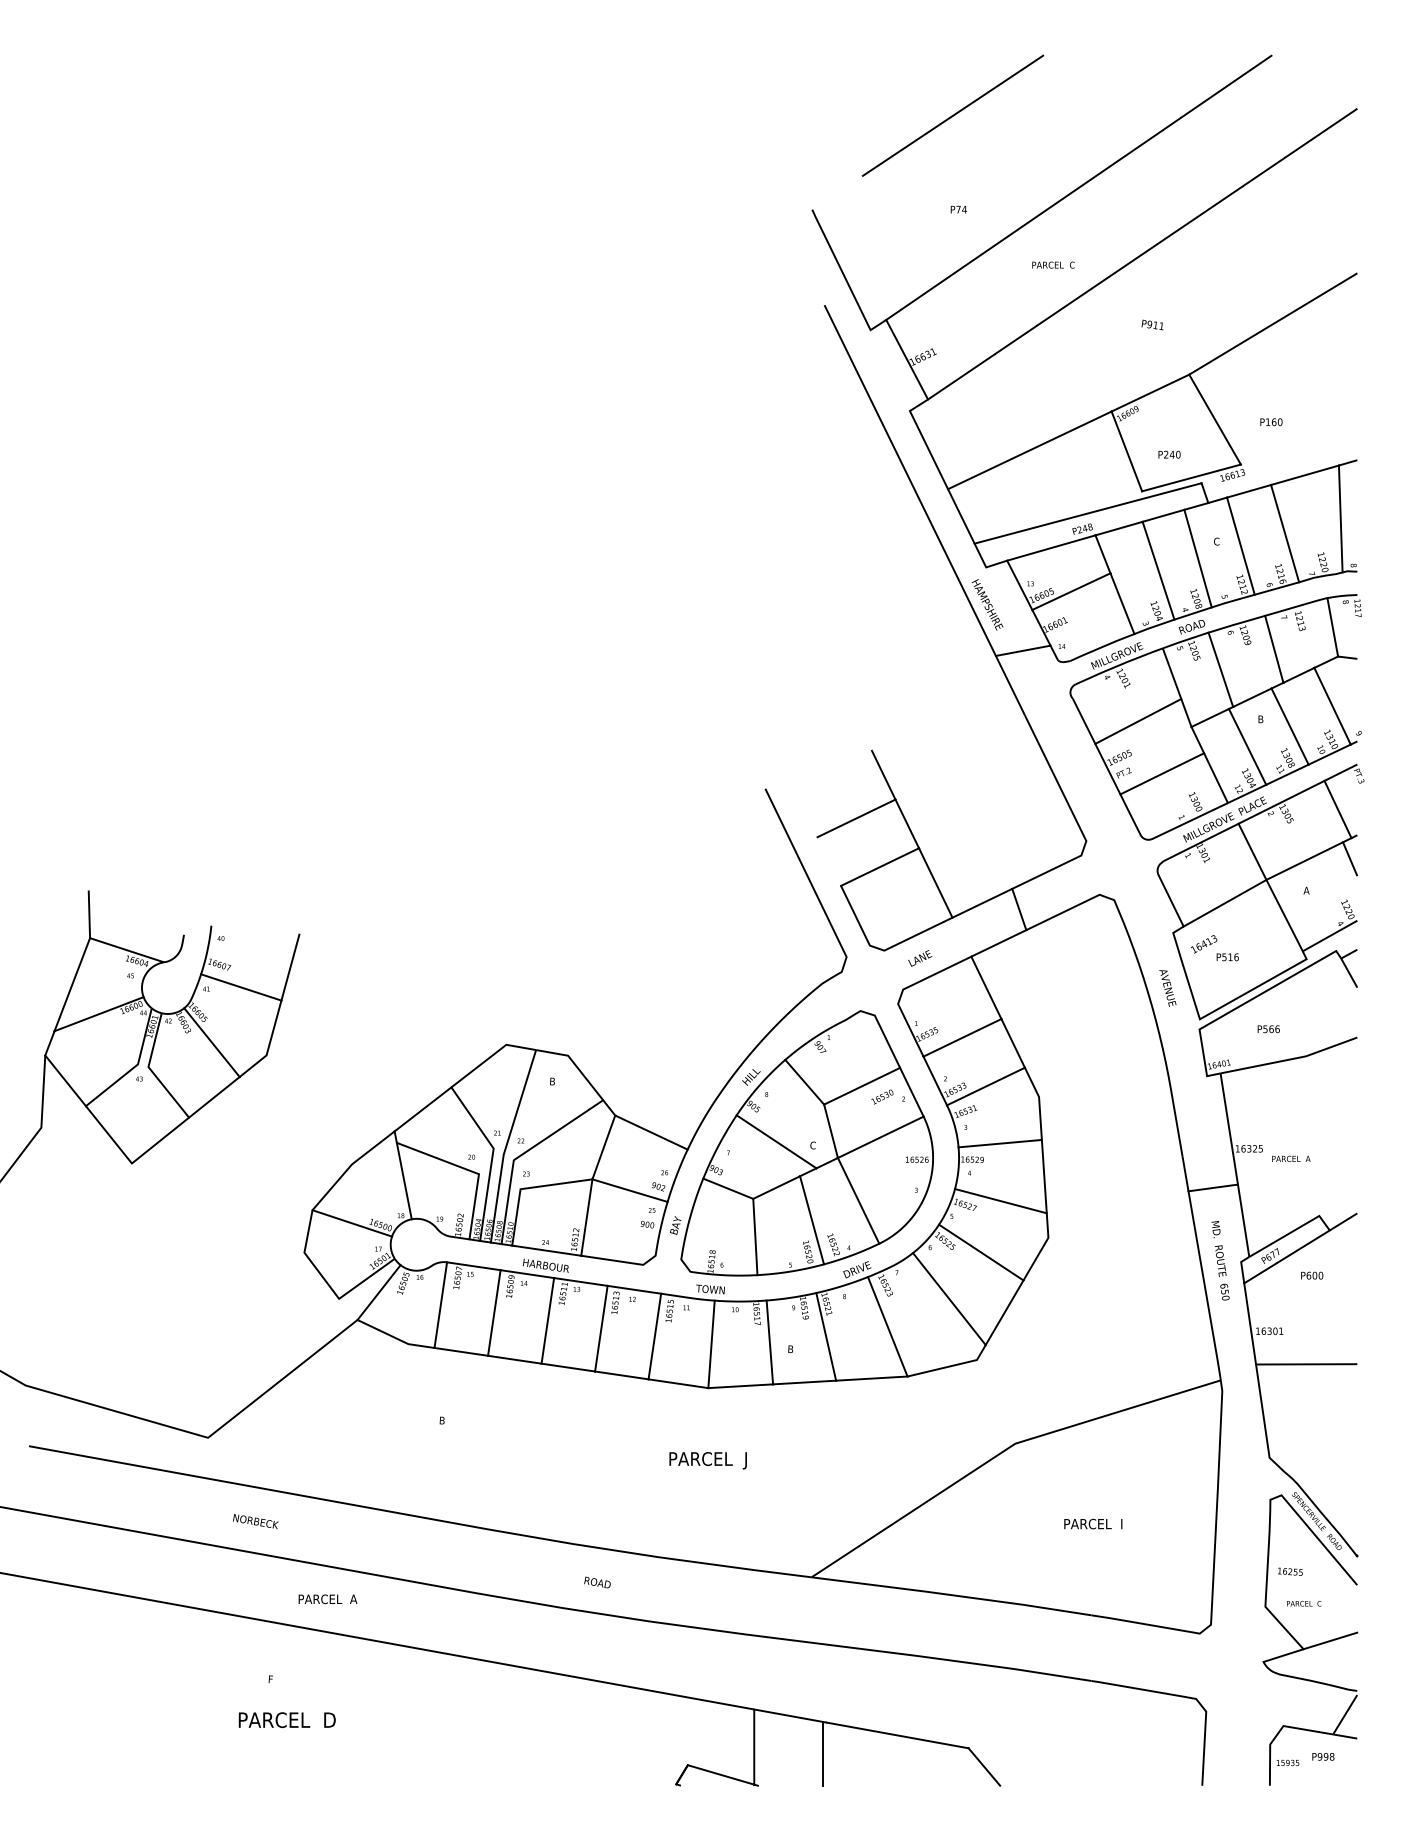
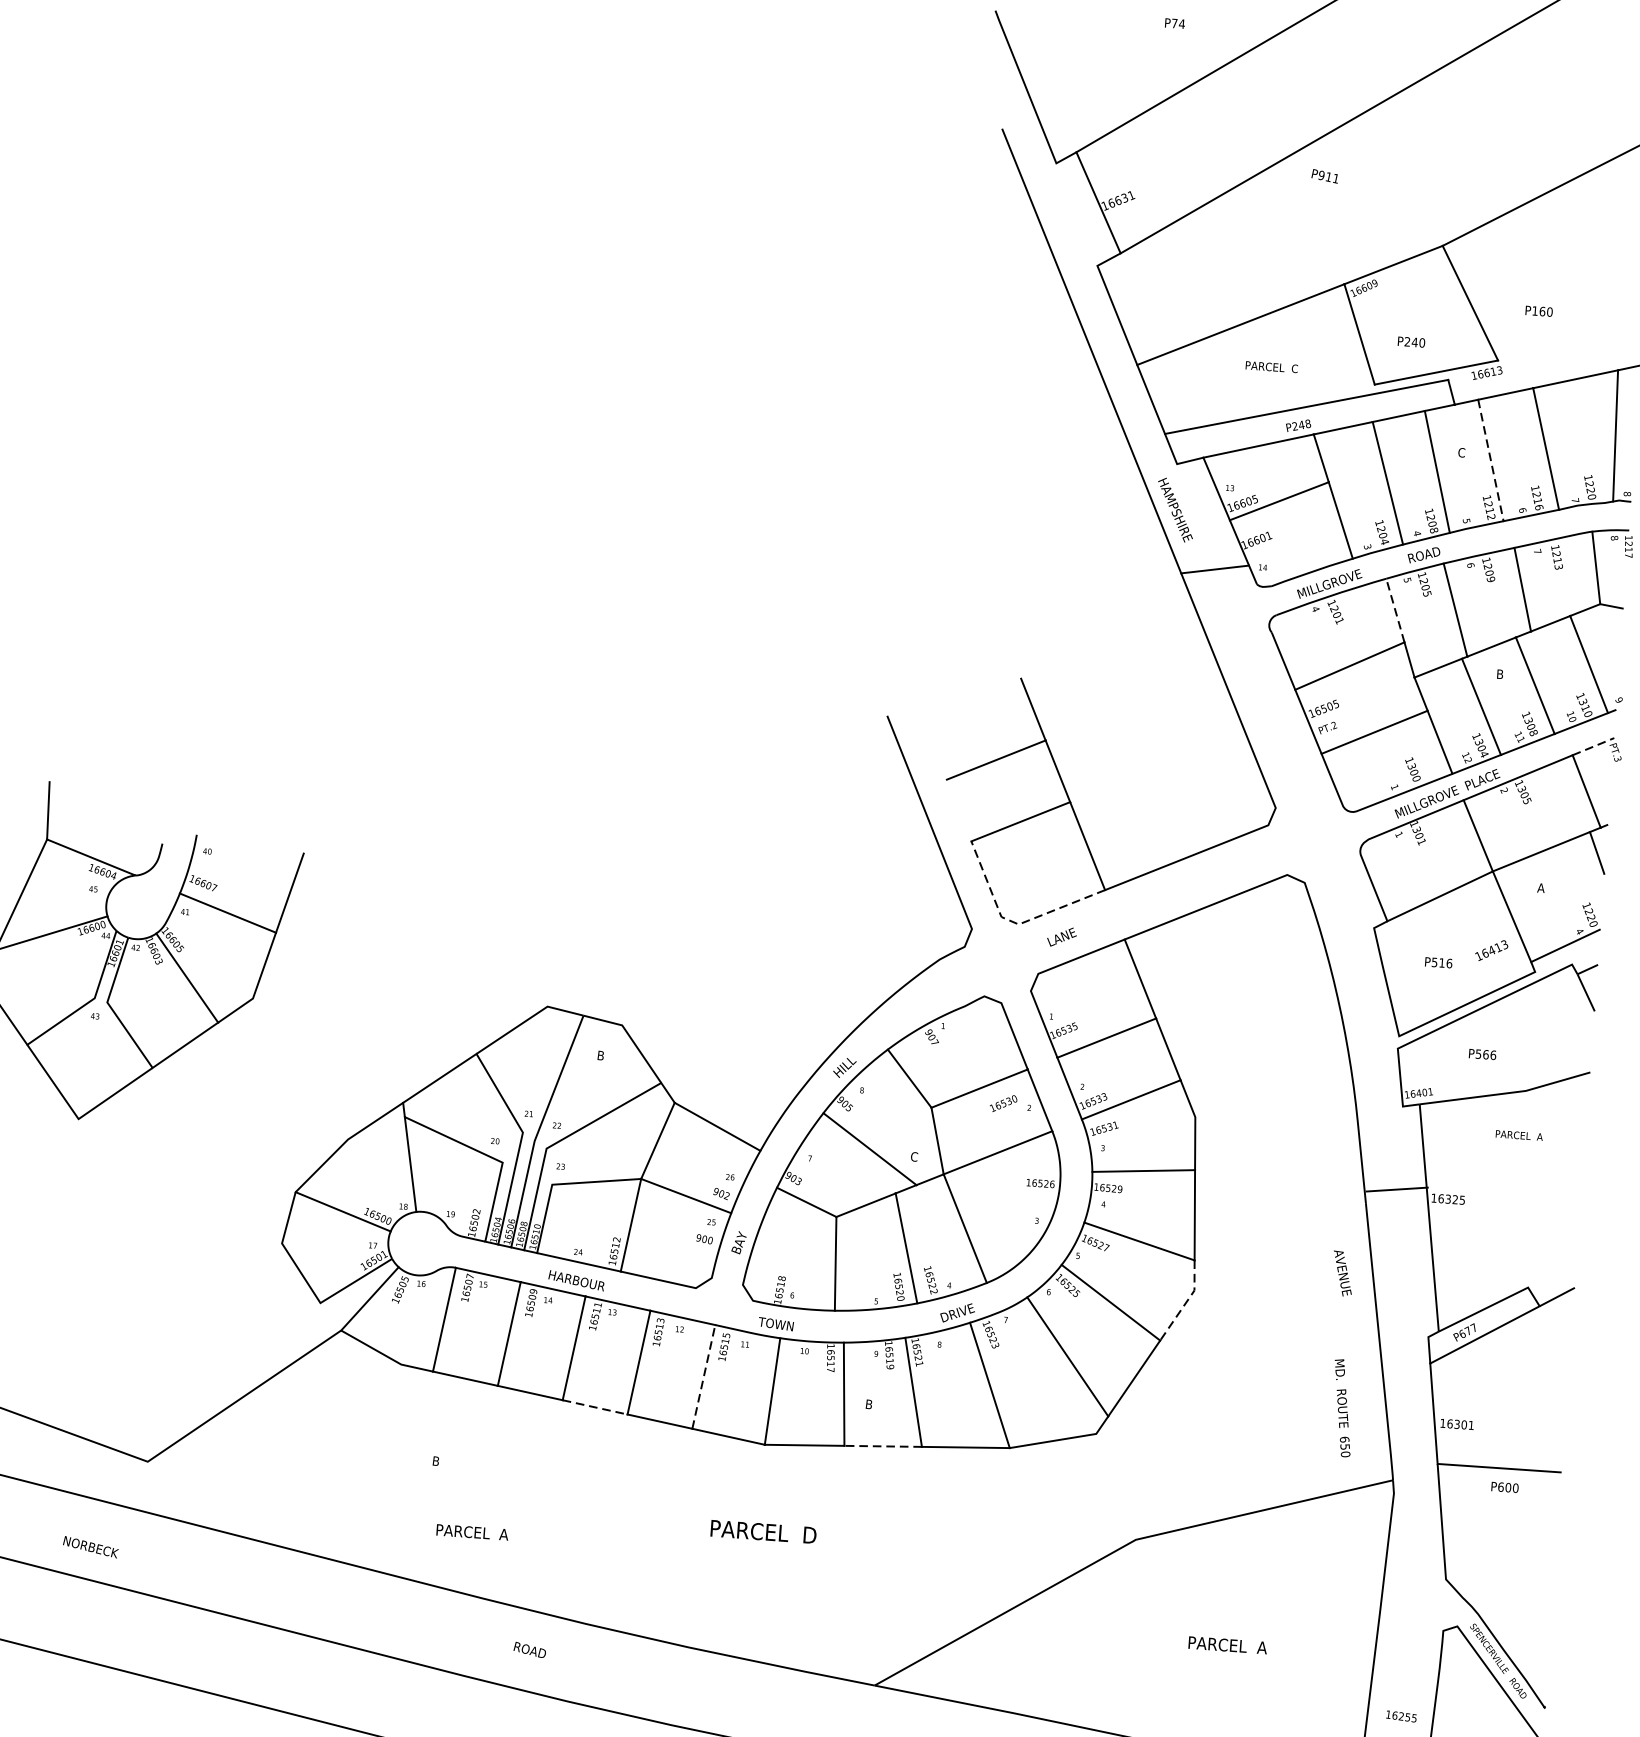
text: (1053, 264) -> (1271, 366), moved
text: (1152, 324) -> (1324, 175), moved
line: (1240, 546) -> (1490, 460), solid -> dashed
line: (1172, 674) -> (1395, 611), solid -> dashed
line: (1342, 772) -> (1595, 746), solid -> dashed
line: (1019, 909) -> (1187, 885), removed
text: (1204, 944) -> (1492, 950), moved
line: (880, 949) -> (1014, 922), solid -> dashed
text: (1167, 988) -> (1342, 1273), moved
text: (1291, 1158) -> (1519, 1135), moved
line: (1212, 1187) -> (1396, 1188), moved
line: (1042, 1248) -> (1186, 1303), solid -> dashed
text: (1220, 1260) -> (1342, 1407), moved
text: (1312, 1275) -> (1505, 1487), moved
line: (654, 1336) -> (703, 1376), solid -> dashed
line: (568, 1367) -> (595, 1407), solid -> dashed
line: (804, 1382) -> (883, 1446), solid -> dashed
text: (748, 1460) -> (807, 1536), PARCEL  J -> PARCEL  D
text: (255, 1521) -> (90, 1547), moved
text: (1124, 1524) -> (1262, 1648), PARCEL  I -> PARCEL  A
text: (1290, 1571) -> (1401, 1716), moved
text: (597, 1582) -> (529, 1649), moved
text: (327, 1599) -> (471, 1532), moved

